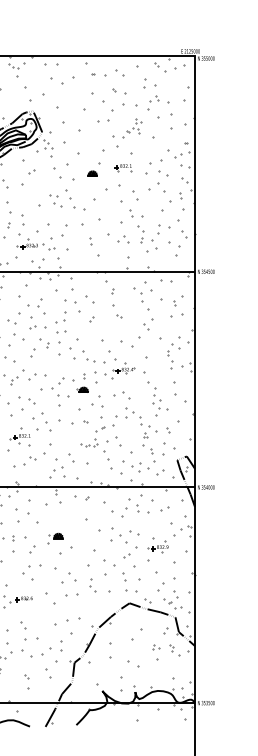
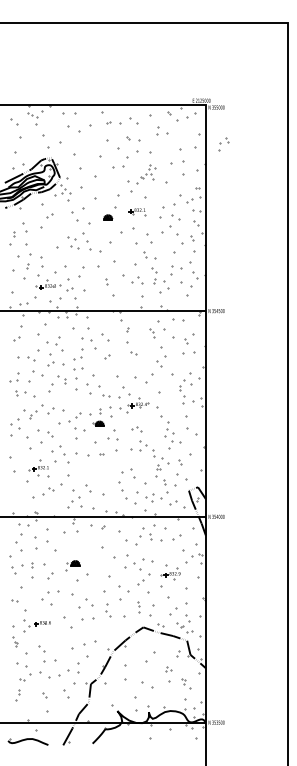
part: (152, 102) -> (223, 144), moved
part: (139, 295) -> (152, 333), size x0.6
part: (122, 395) -> (136, 429), size x0.6
part: (97, 435) -> (112, 467), removed
part: (124, 581) -> (138, 606), size x0.6
part: (174, 650) -> (186, 683), moved
part: (25, 680) -> (44, 701), size x1.4

